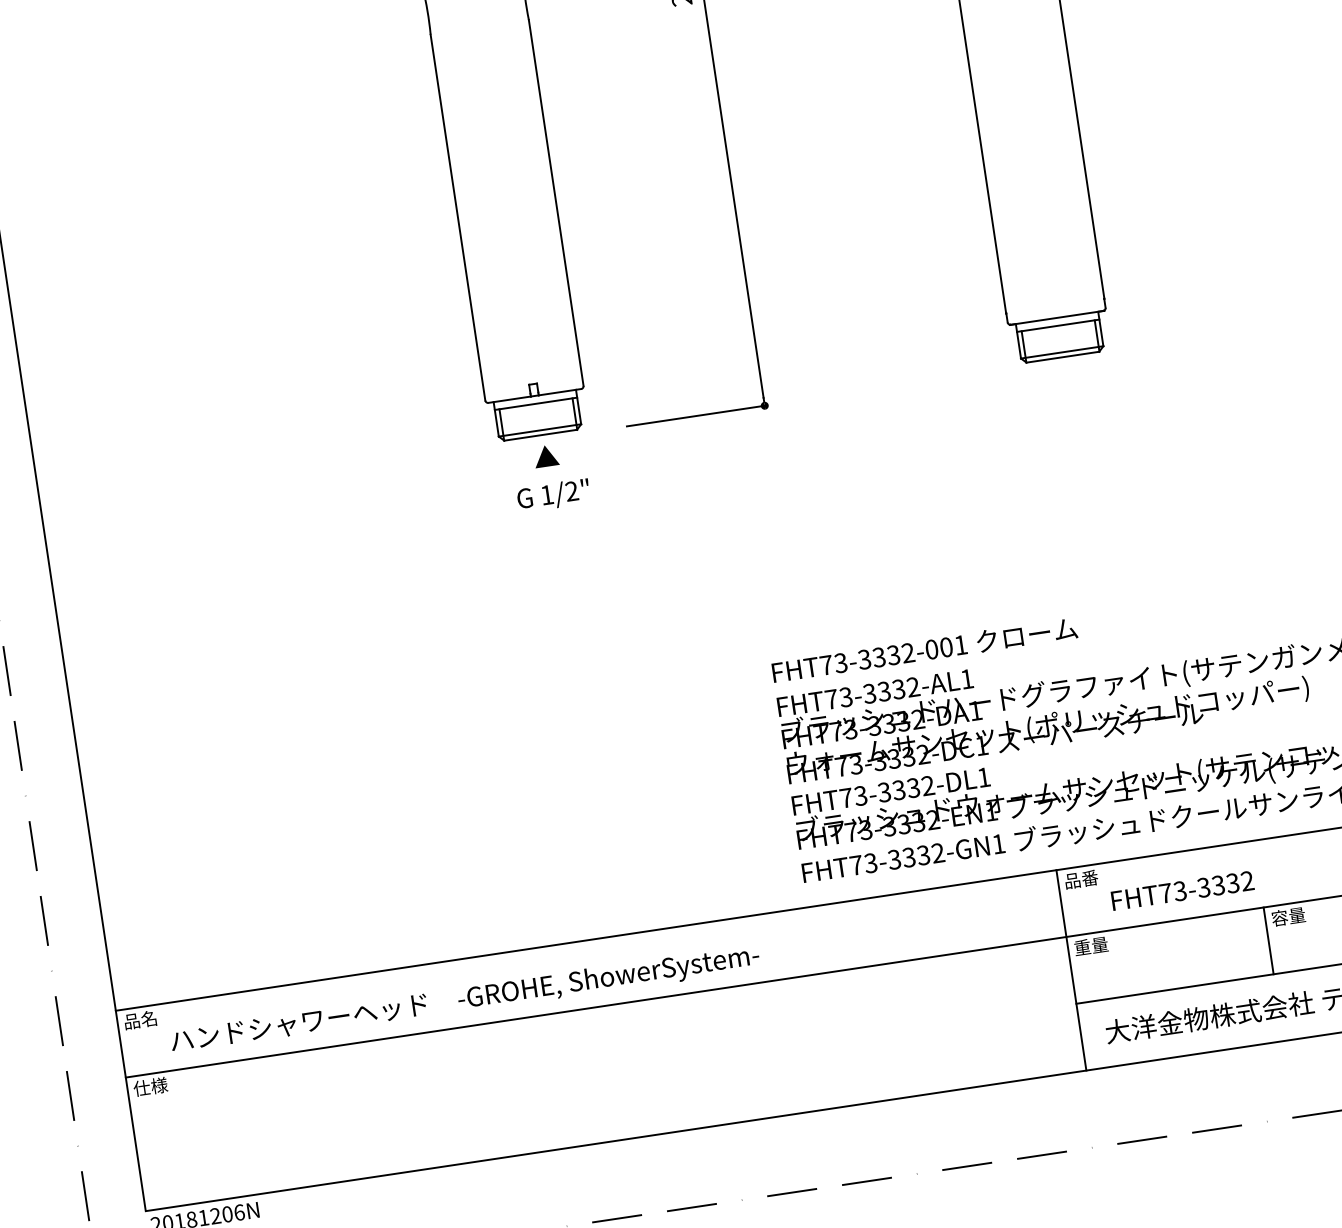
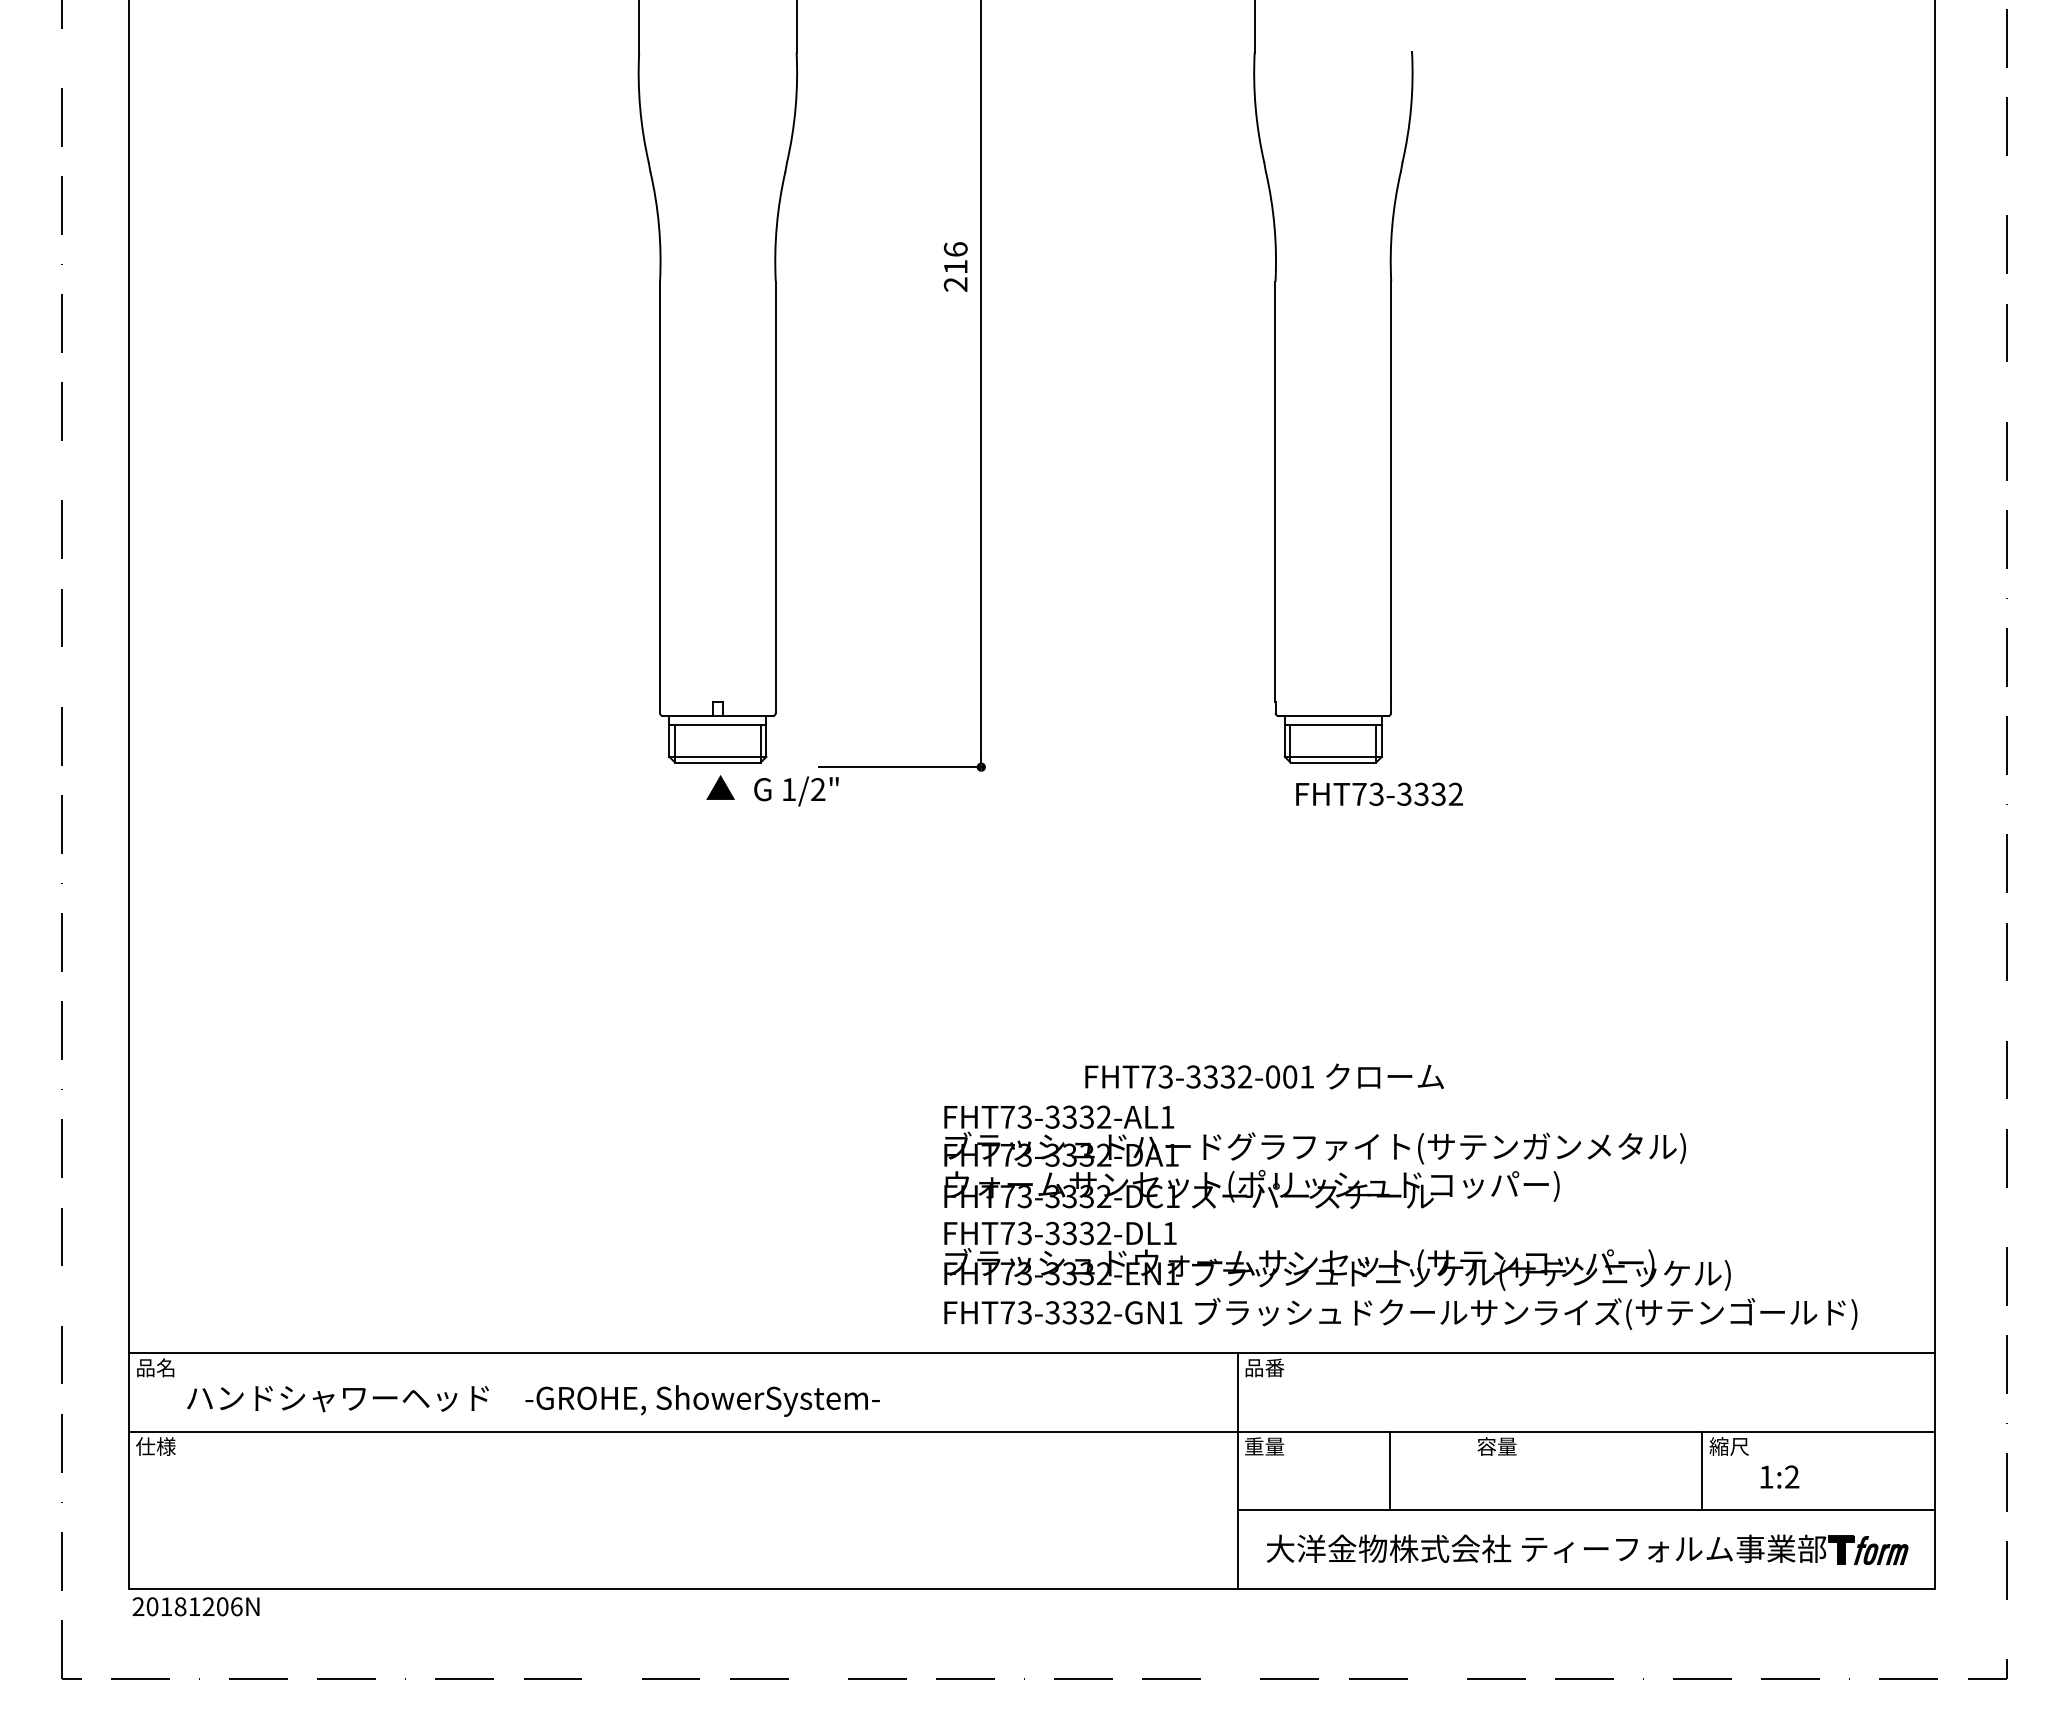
text: (553, 495) -> (796, 791), moved
text: (924, 650) -> (1264, 1076), moved
text: (1182, 890) -> (1379, 793), moved
line: (1268, 940) -> (1389, 1470), moved

